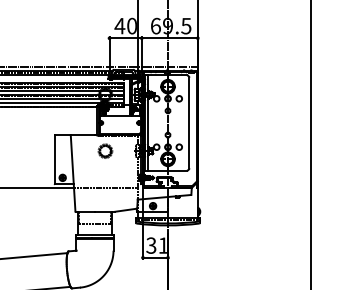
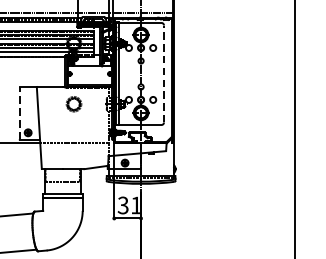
line: (189, 122) -> (164, 73), solid -> dashed
line: (54, 159) -> (19, 113), solid -> dashed

